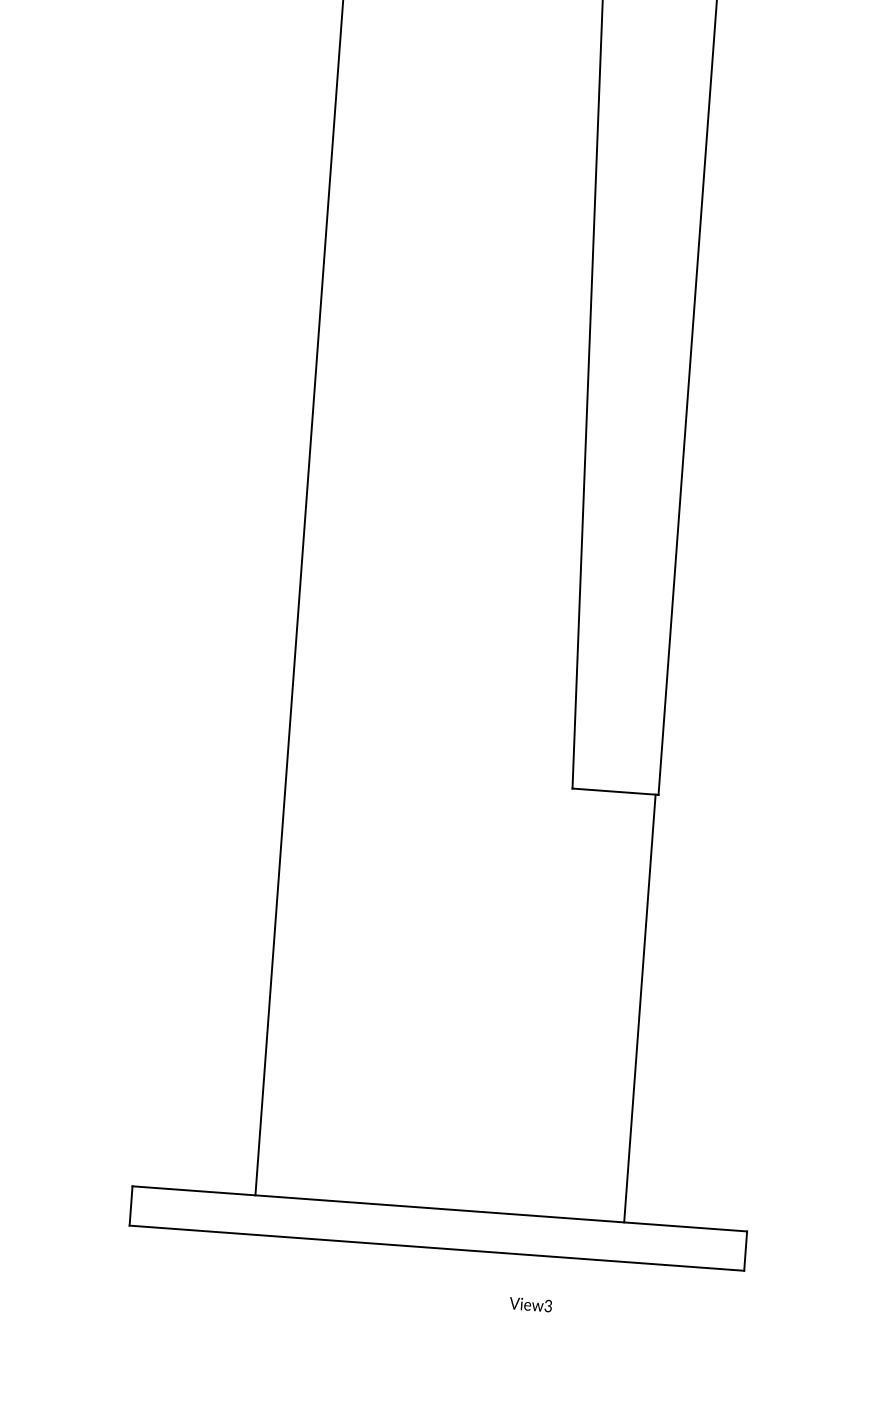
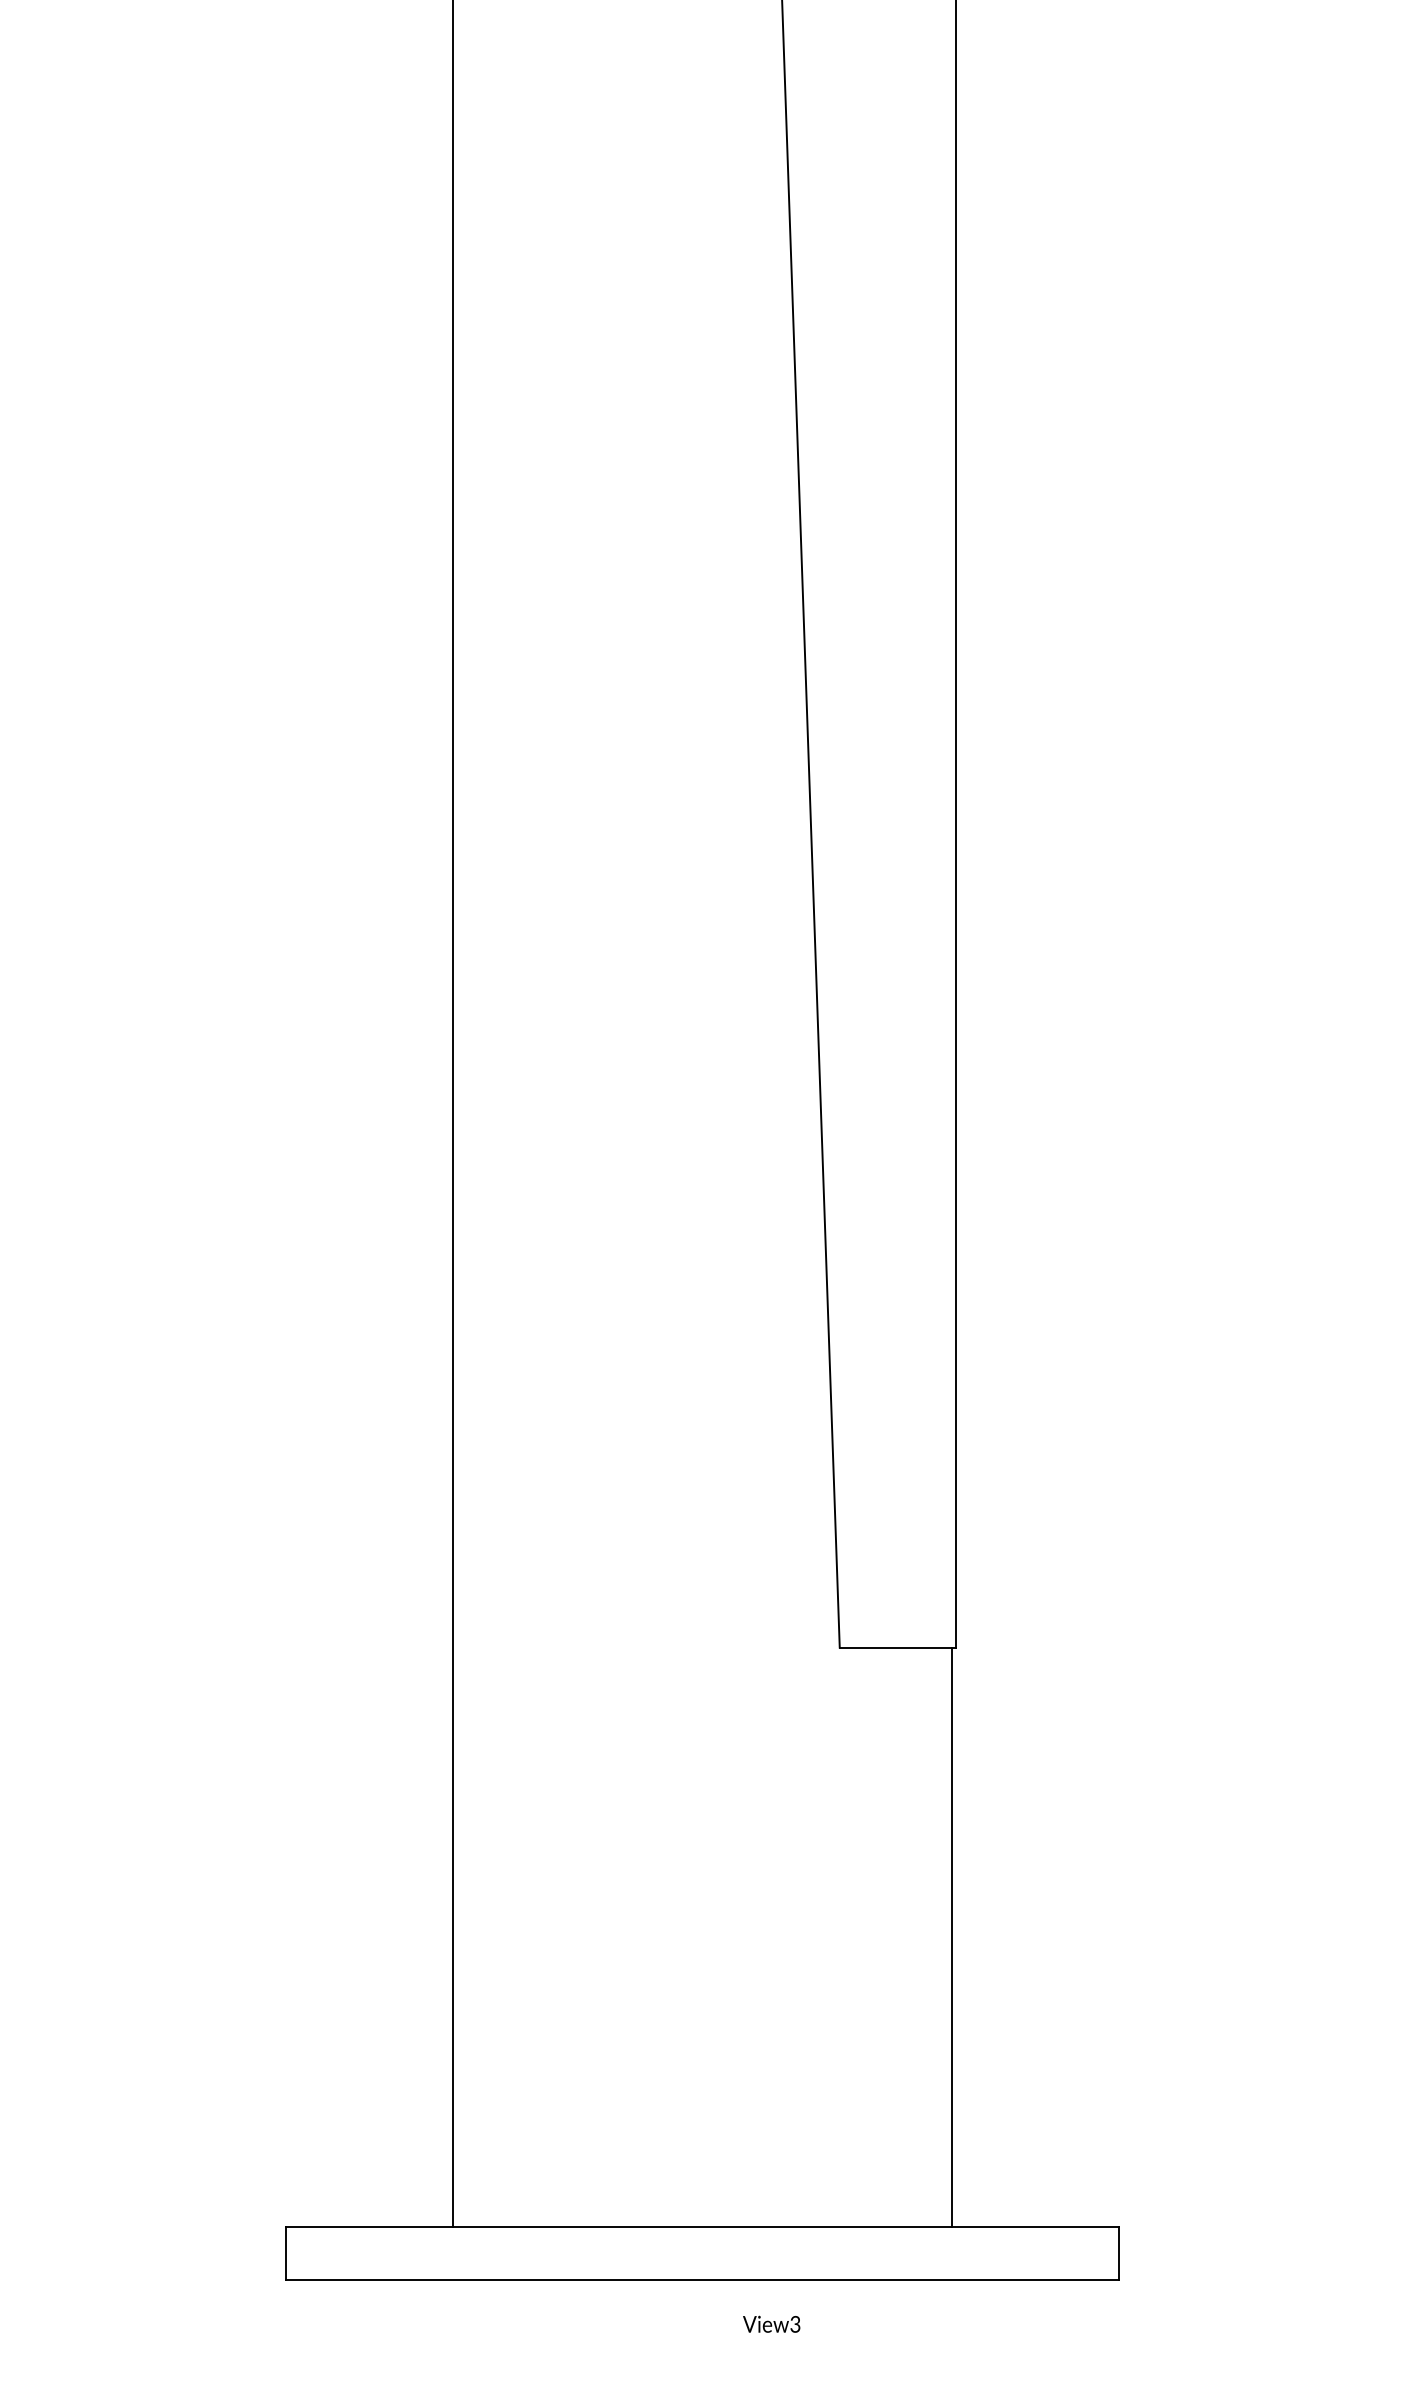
text: (530, 1304) -> (771, 2323), moved

